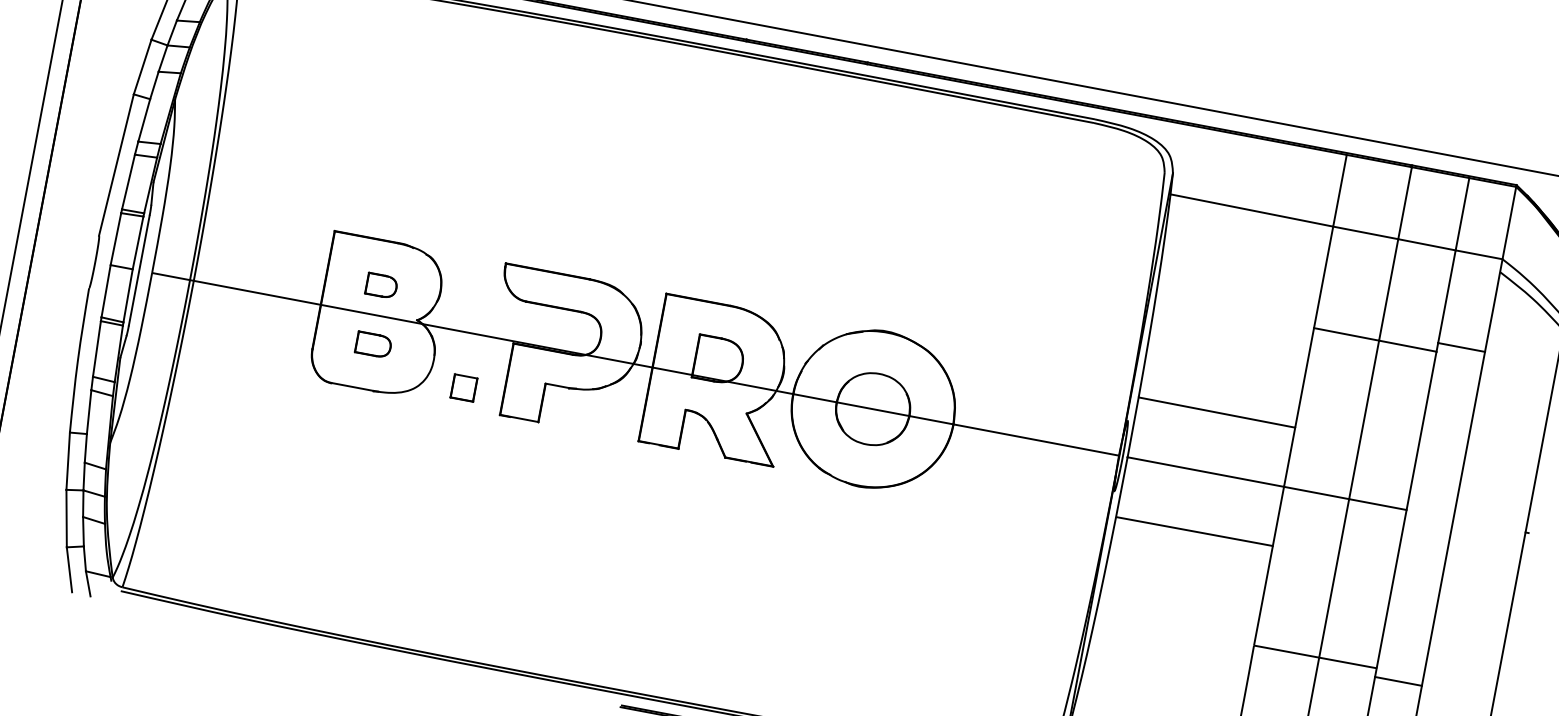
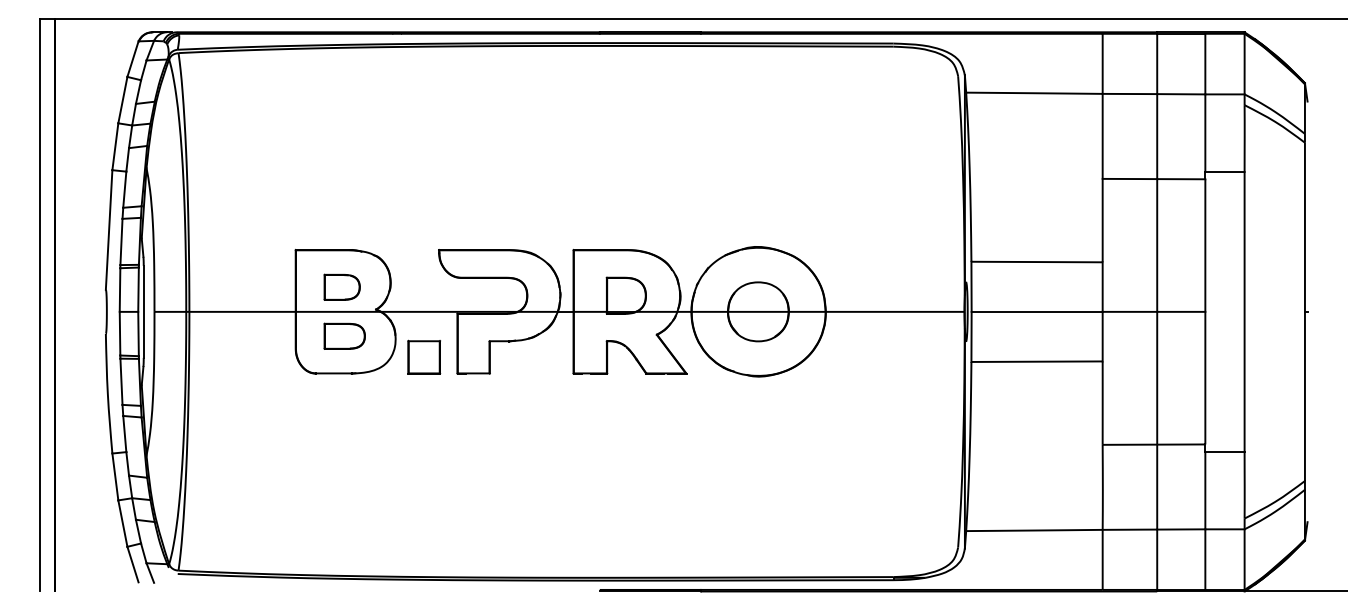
part: (381, 284) -> (341, 286), size x1.43
part: (373, 344) -> (344, 335), size x1.43
part: (464, 387) -> (424, 356), size x1.67

